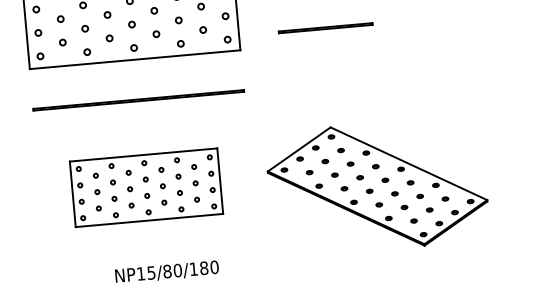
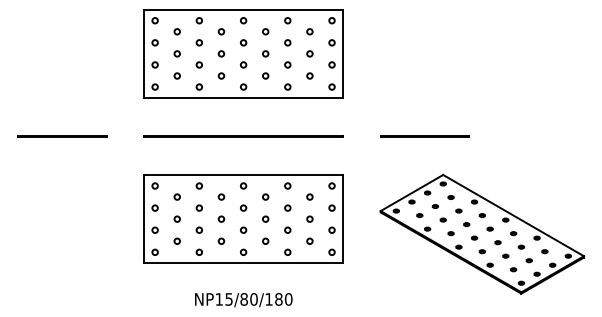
line: (325, 28) -> (424, 136), moved
part: (376, 185) -> (481, 233), moved
part: (146, 187) -> (243, 218), size x1.43
text: (166, 272) -> (243, 300), moved

